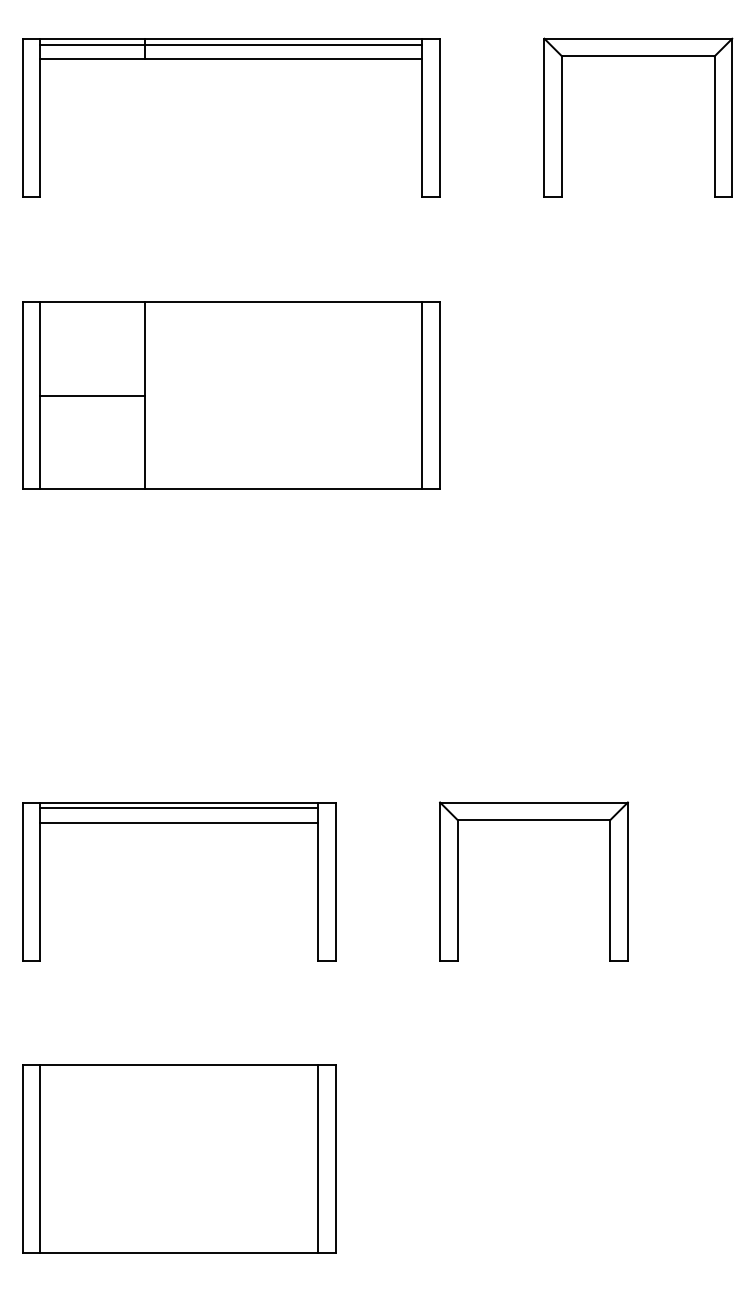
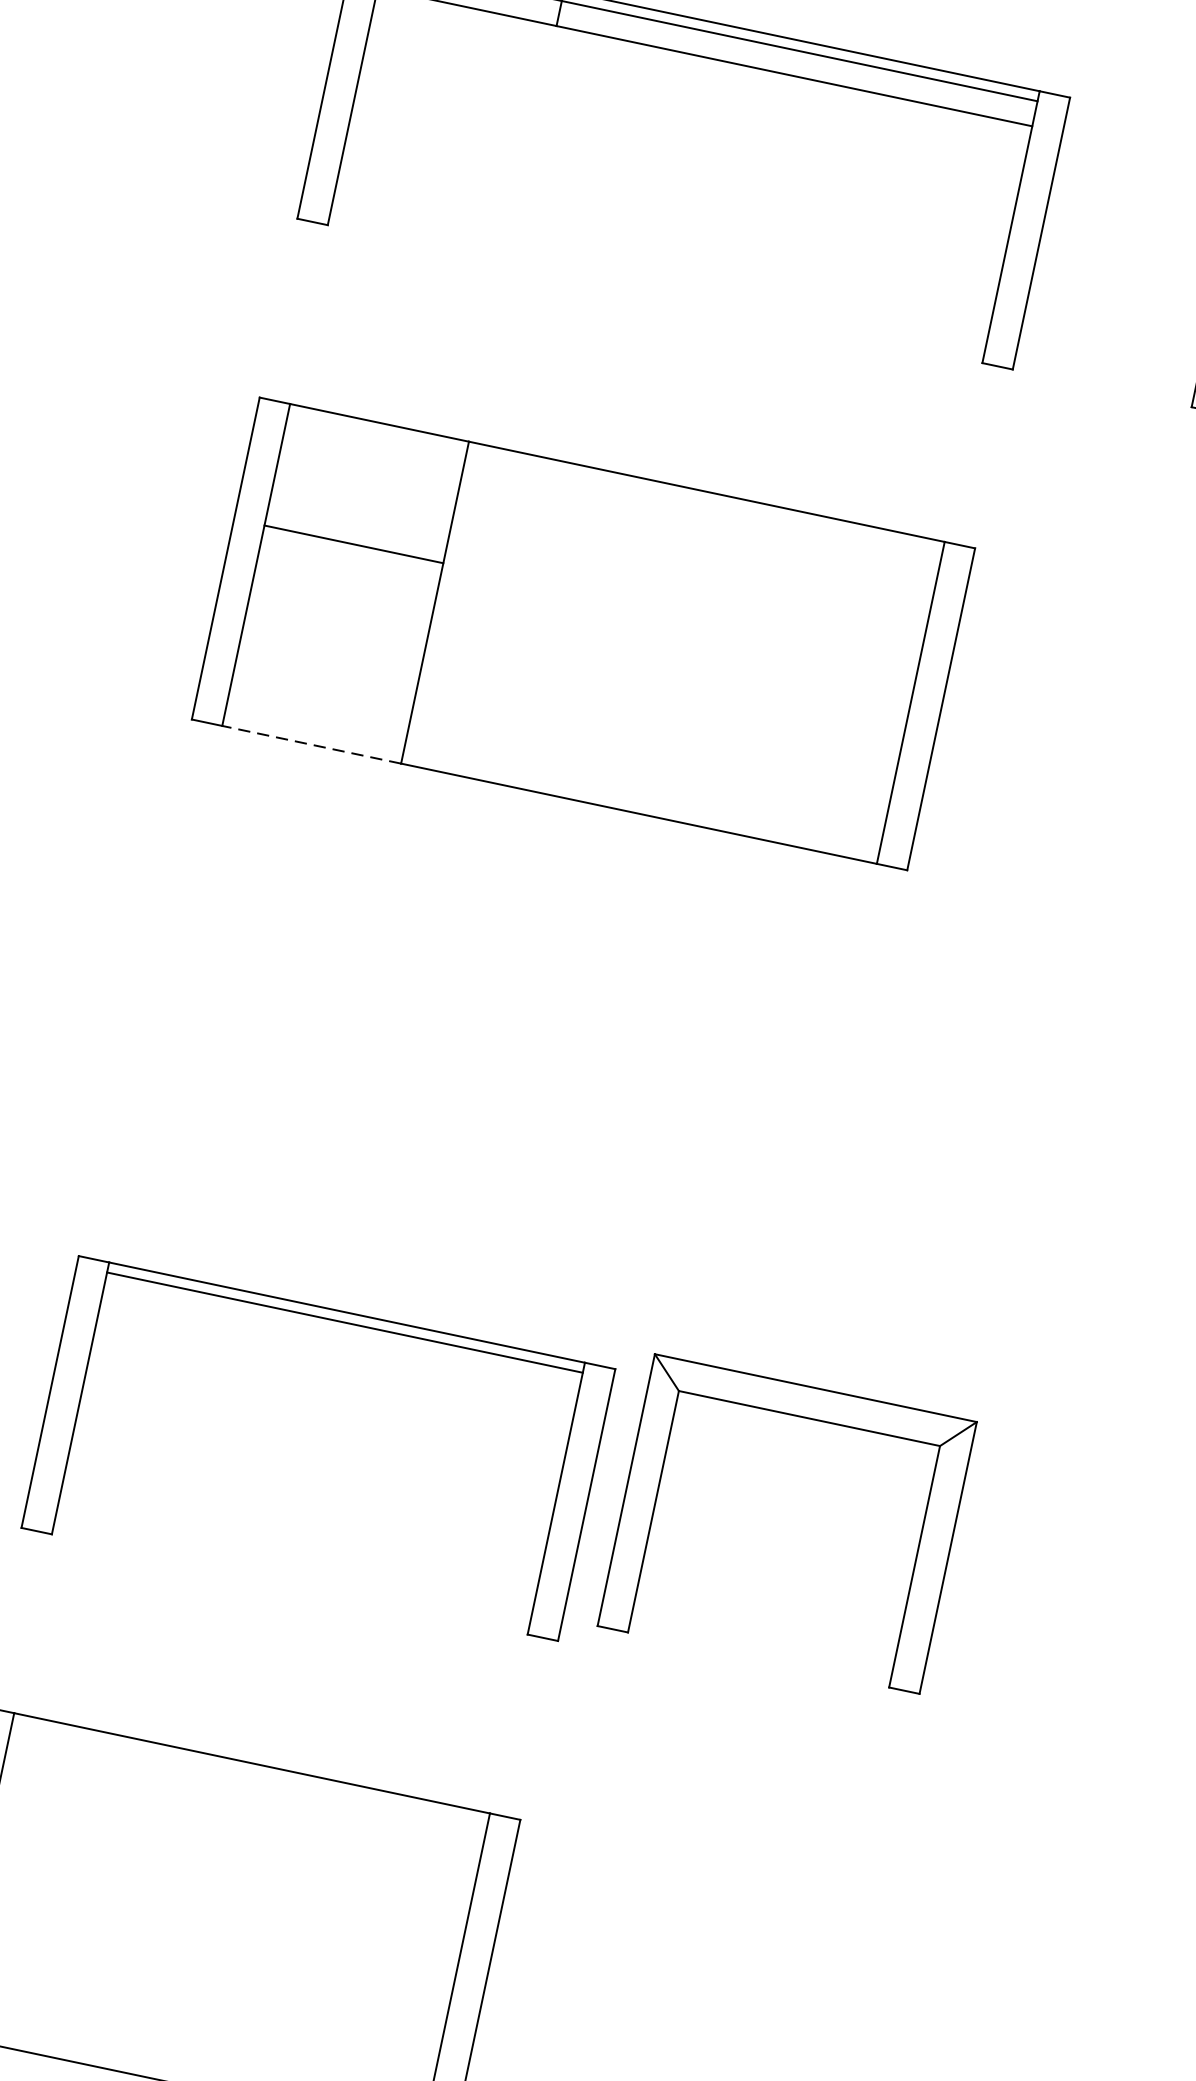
line: (92, 395) -> (353, 544), moved
line: (92, 489) -> (311, 744), solid -> dashed
part: (533, 820) -> (808, 1418), moved
line: (179, 822) -> (340, 1346), removed

